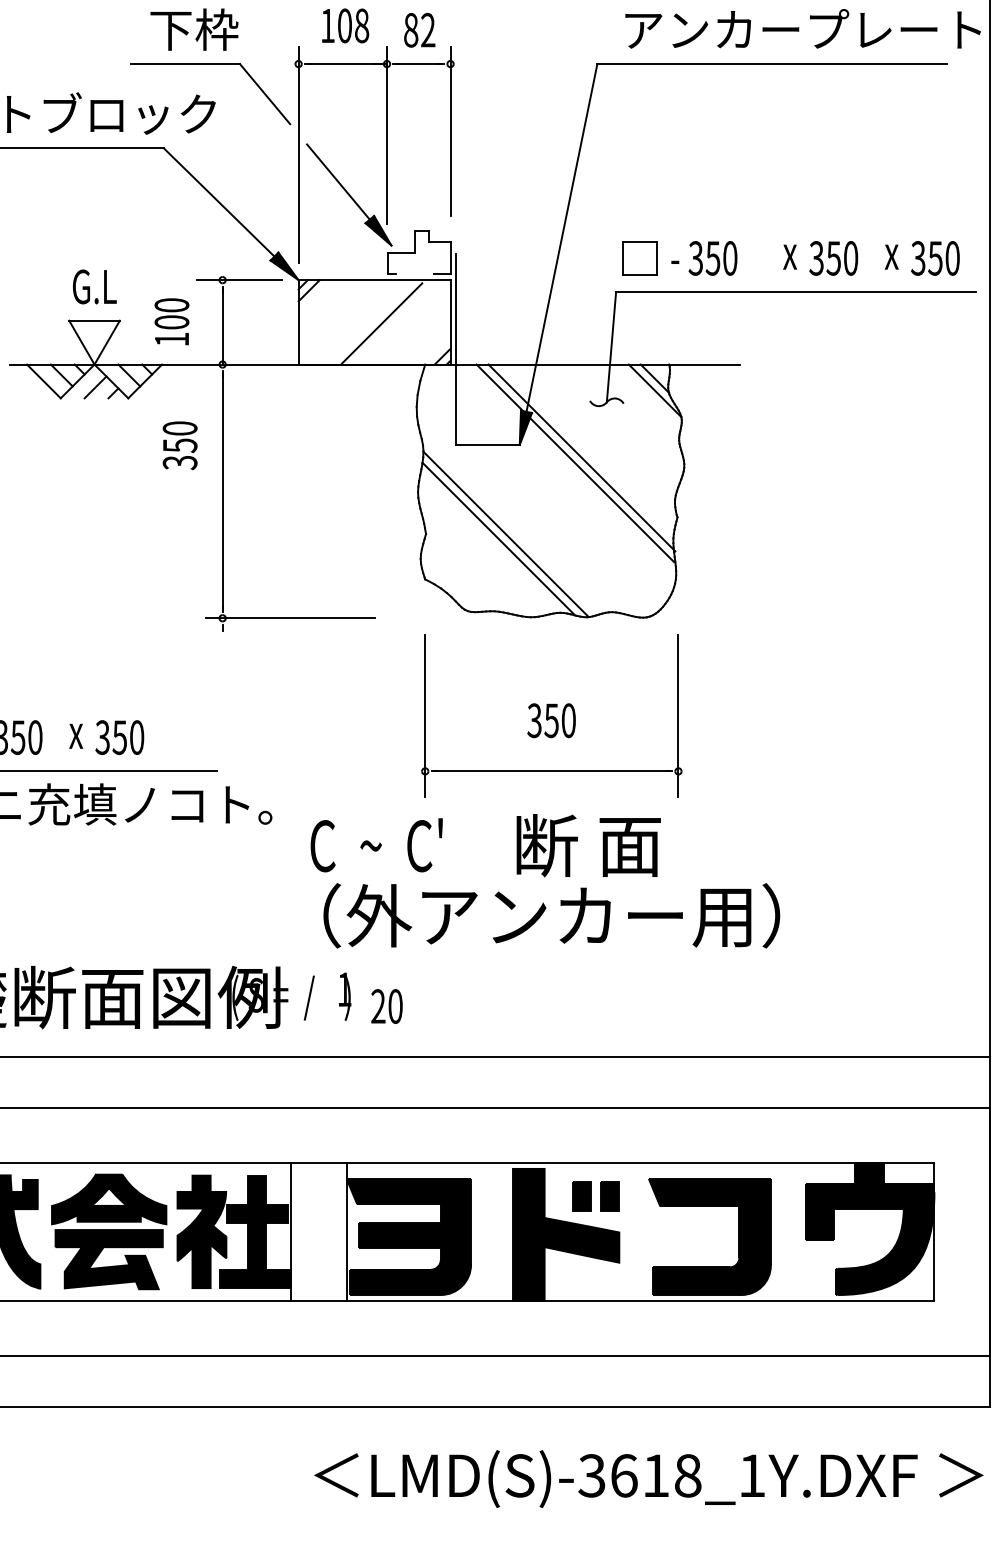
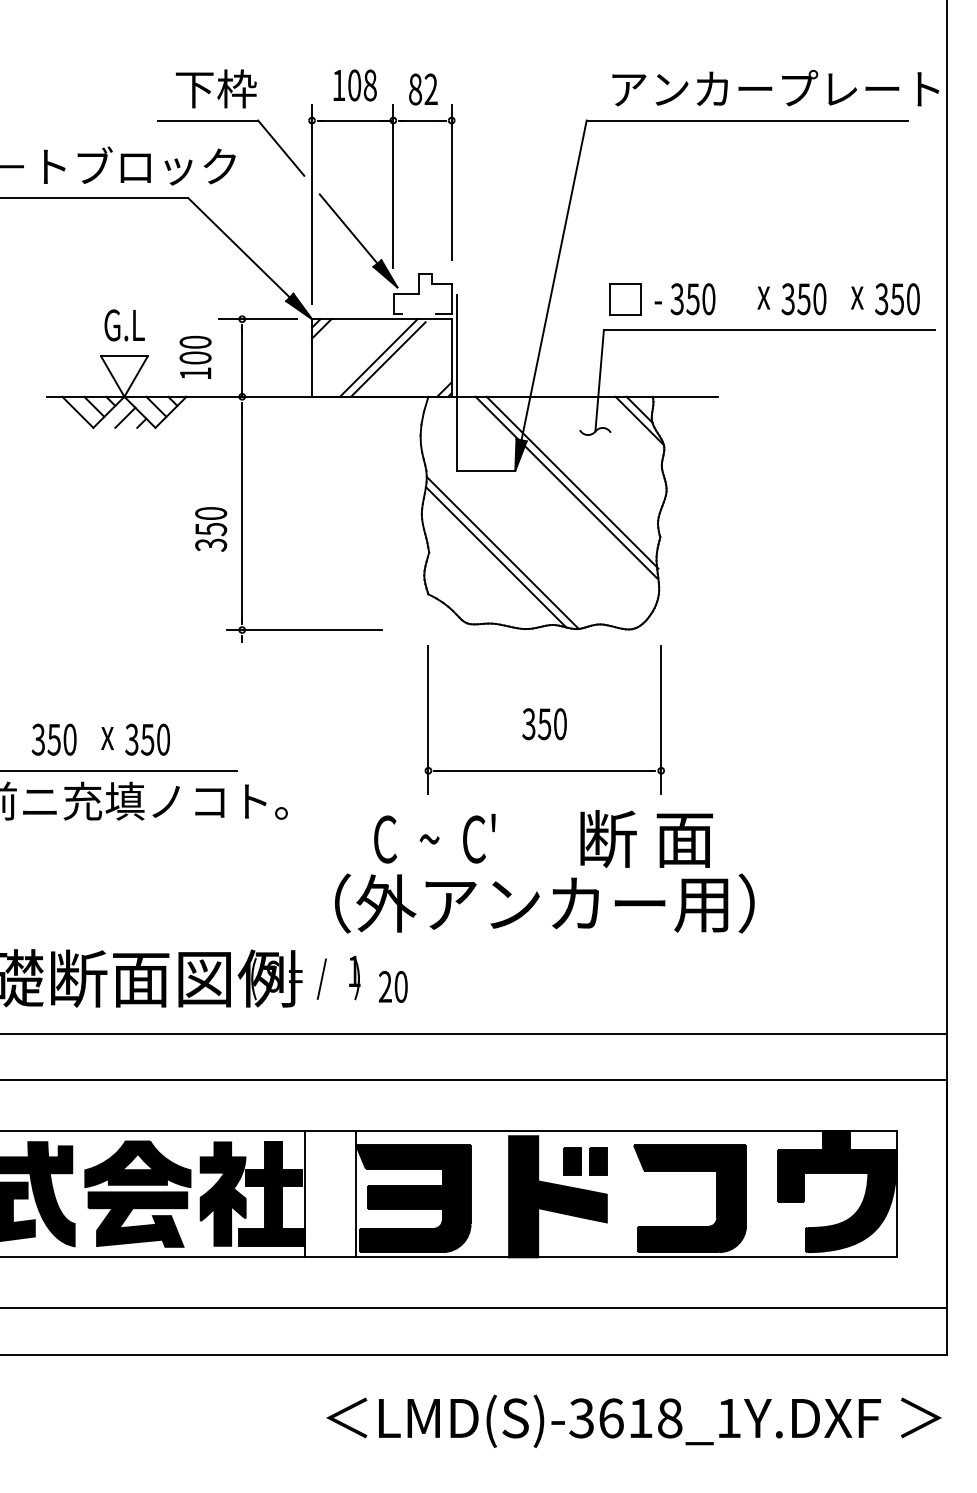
line: (370, 321) -> (378, 357), added
text: (180, 445) -> (211, 529), moved
text: (376, 845) -> (434, 838), moved
text: (588, 846) -> (646, 839), moved

